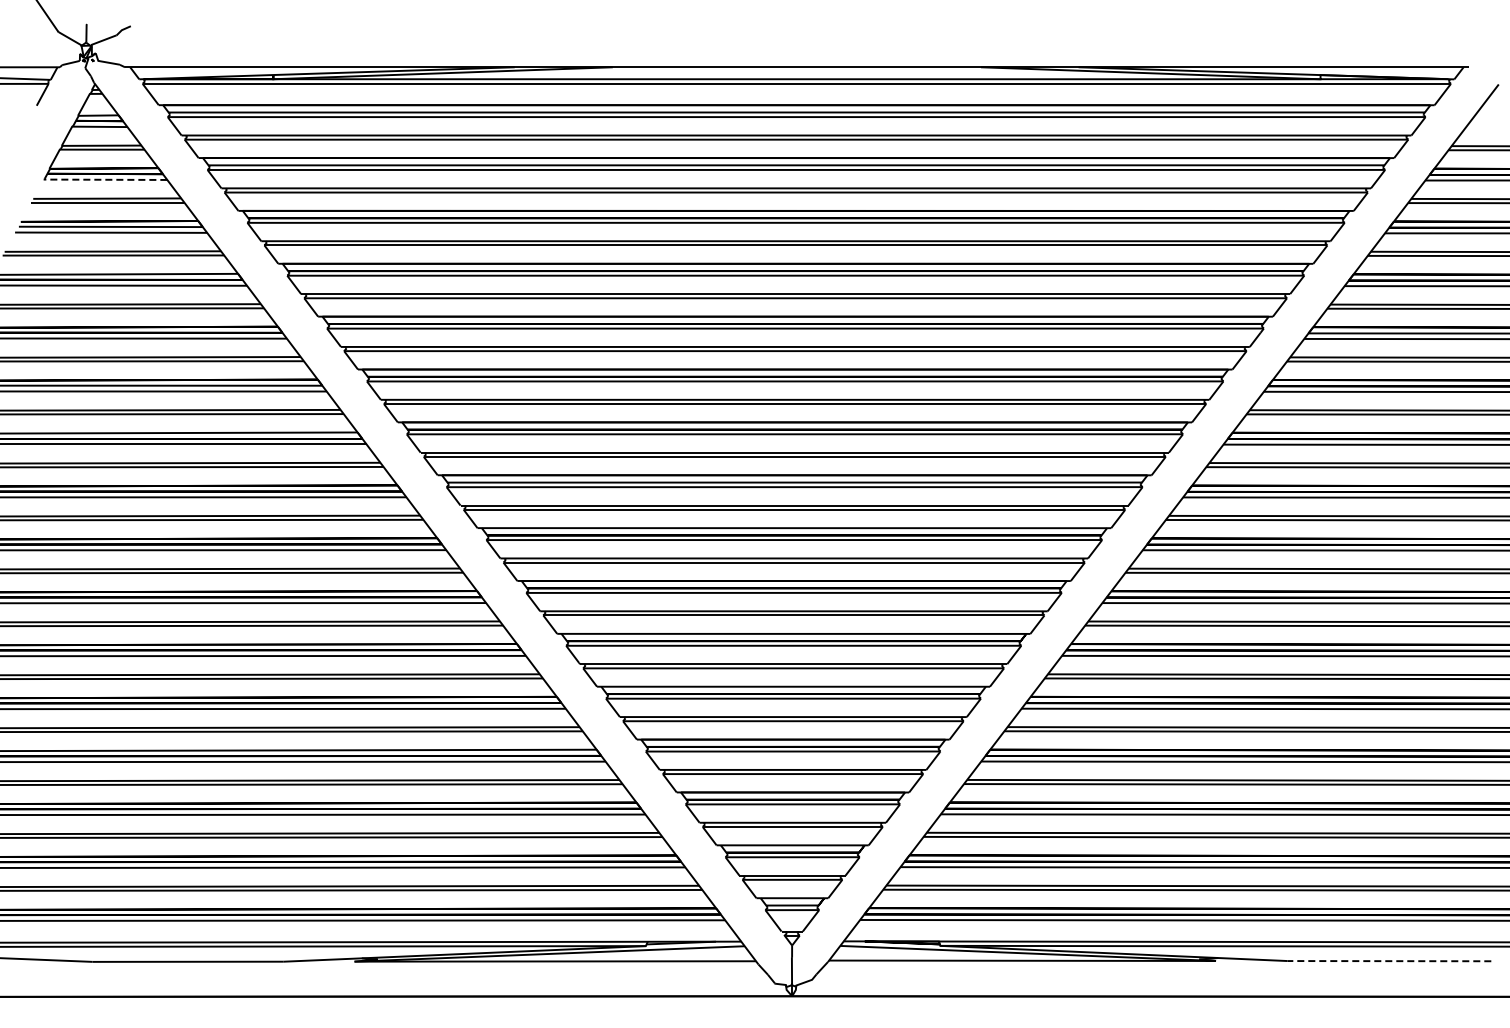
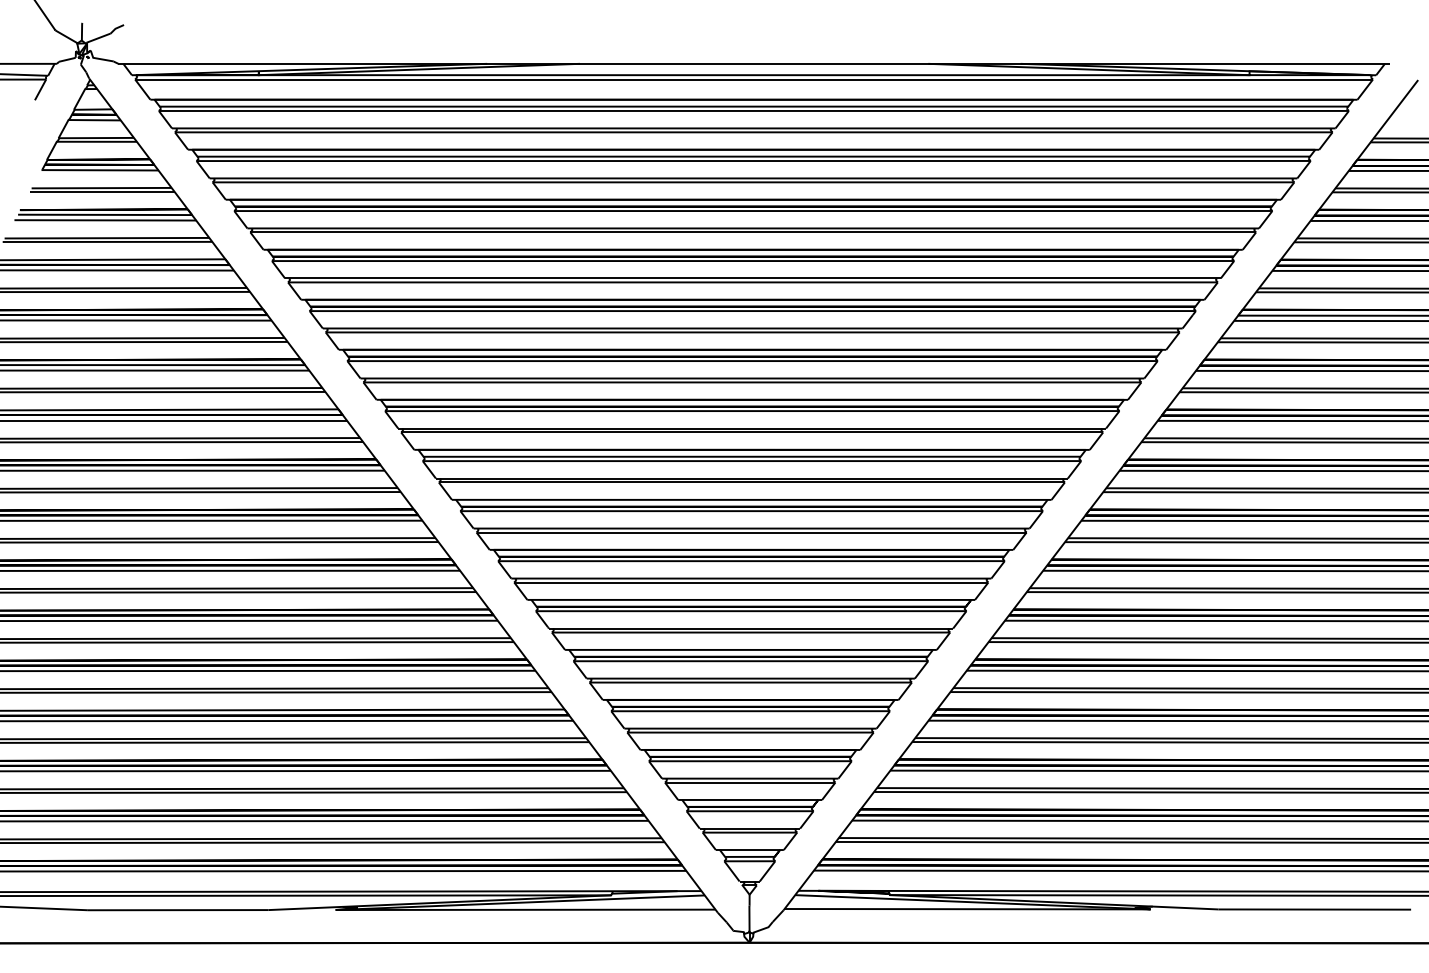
line: (105, 179) -> (100, 170), dashed -> solid
line: (1389, 961) -> (1314, 909), dashed -> solid

